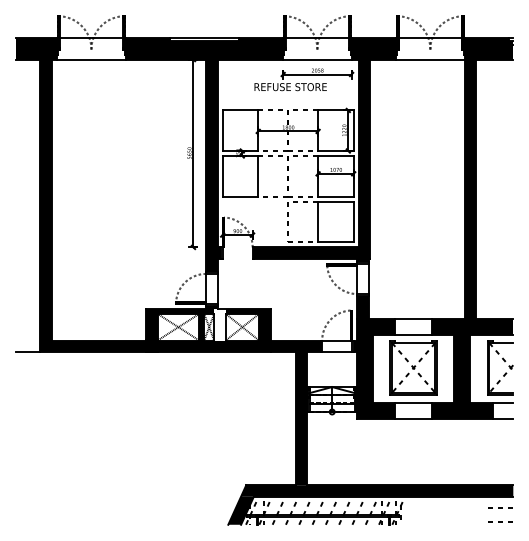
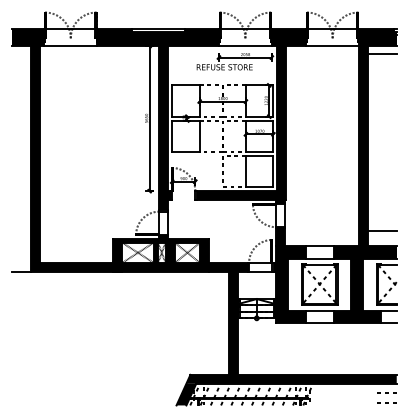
line: (494, 69) -> (382, 53), added
line: (494, 298) -> (382, 230), added
fill: (219, 324) -> (169, 250), added

